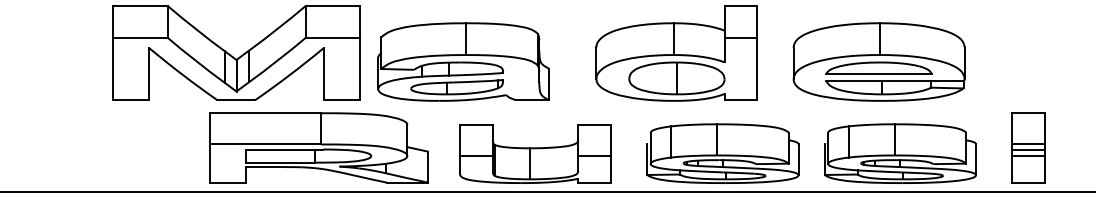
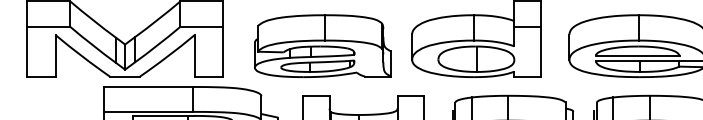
part: (463, 61) -> (322, 45), moved

